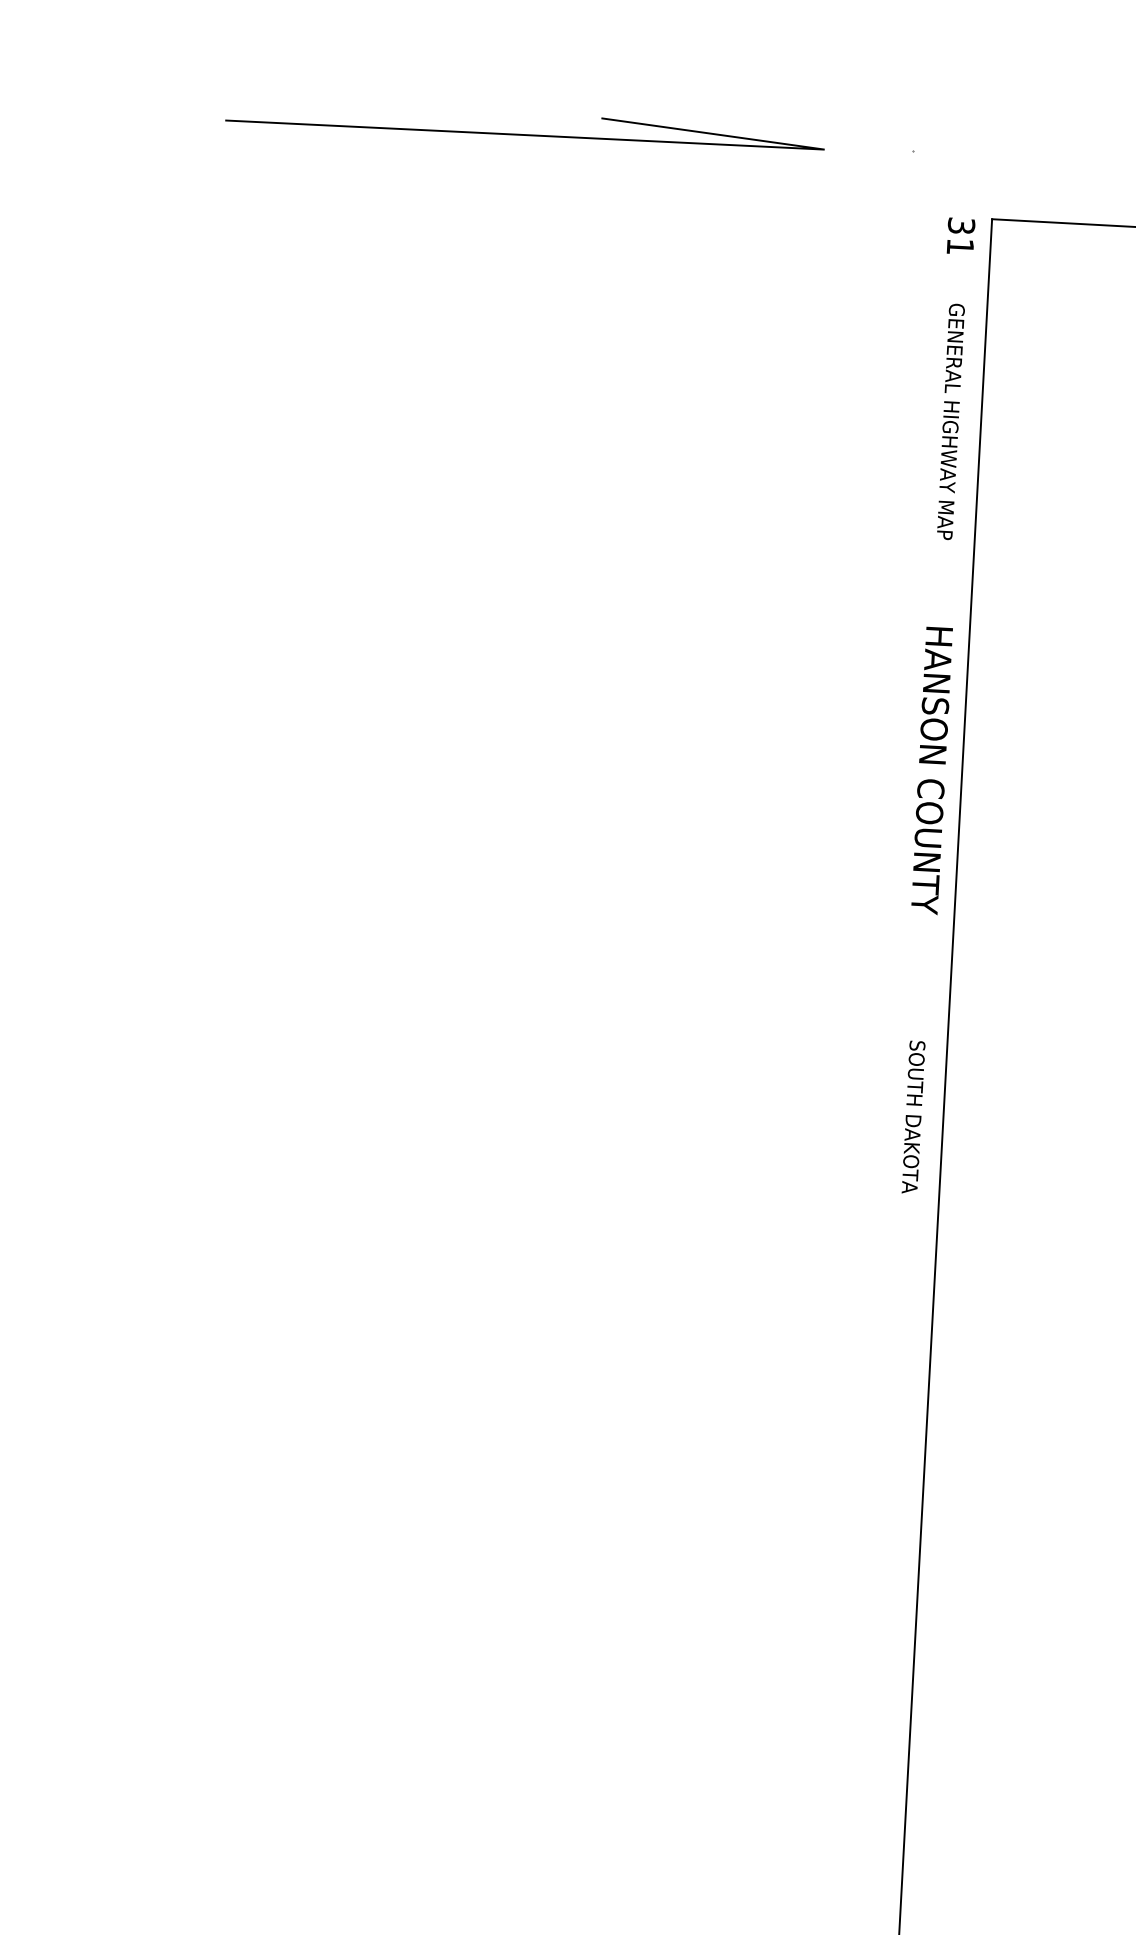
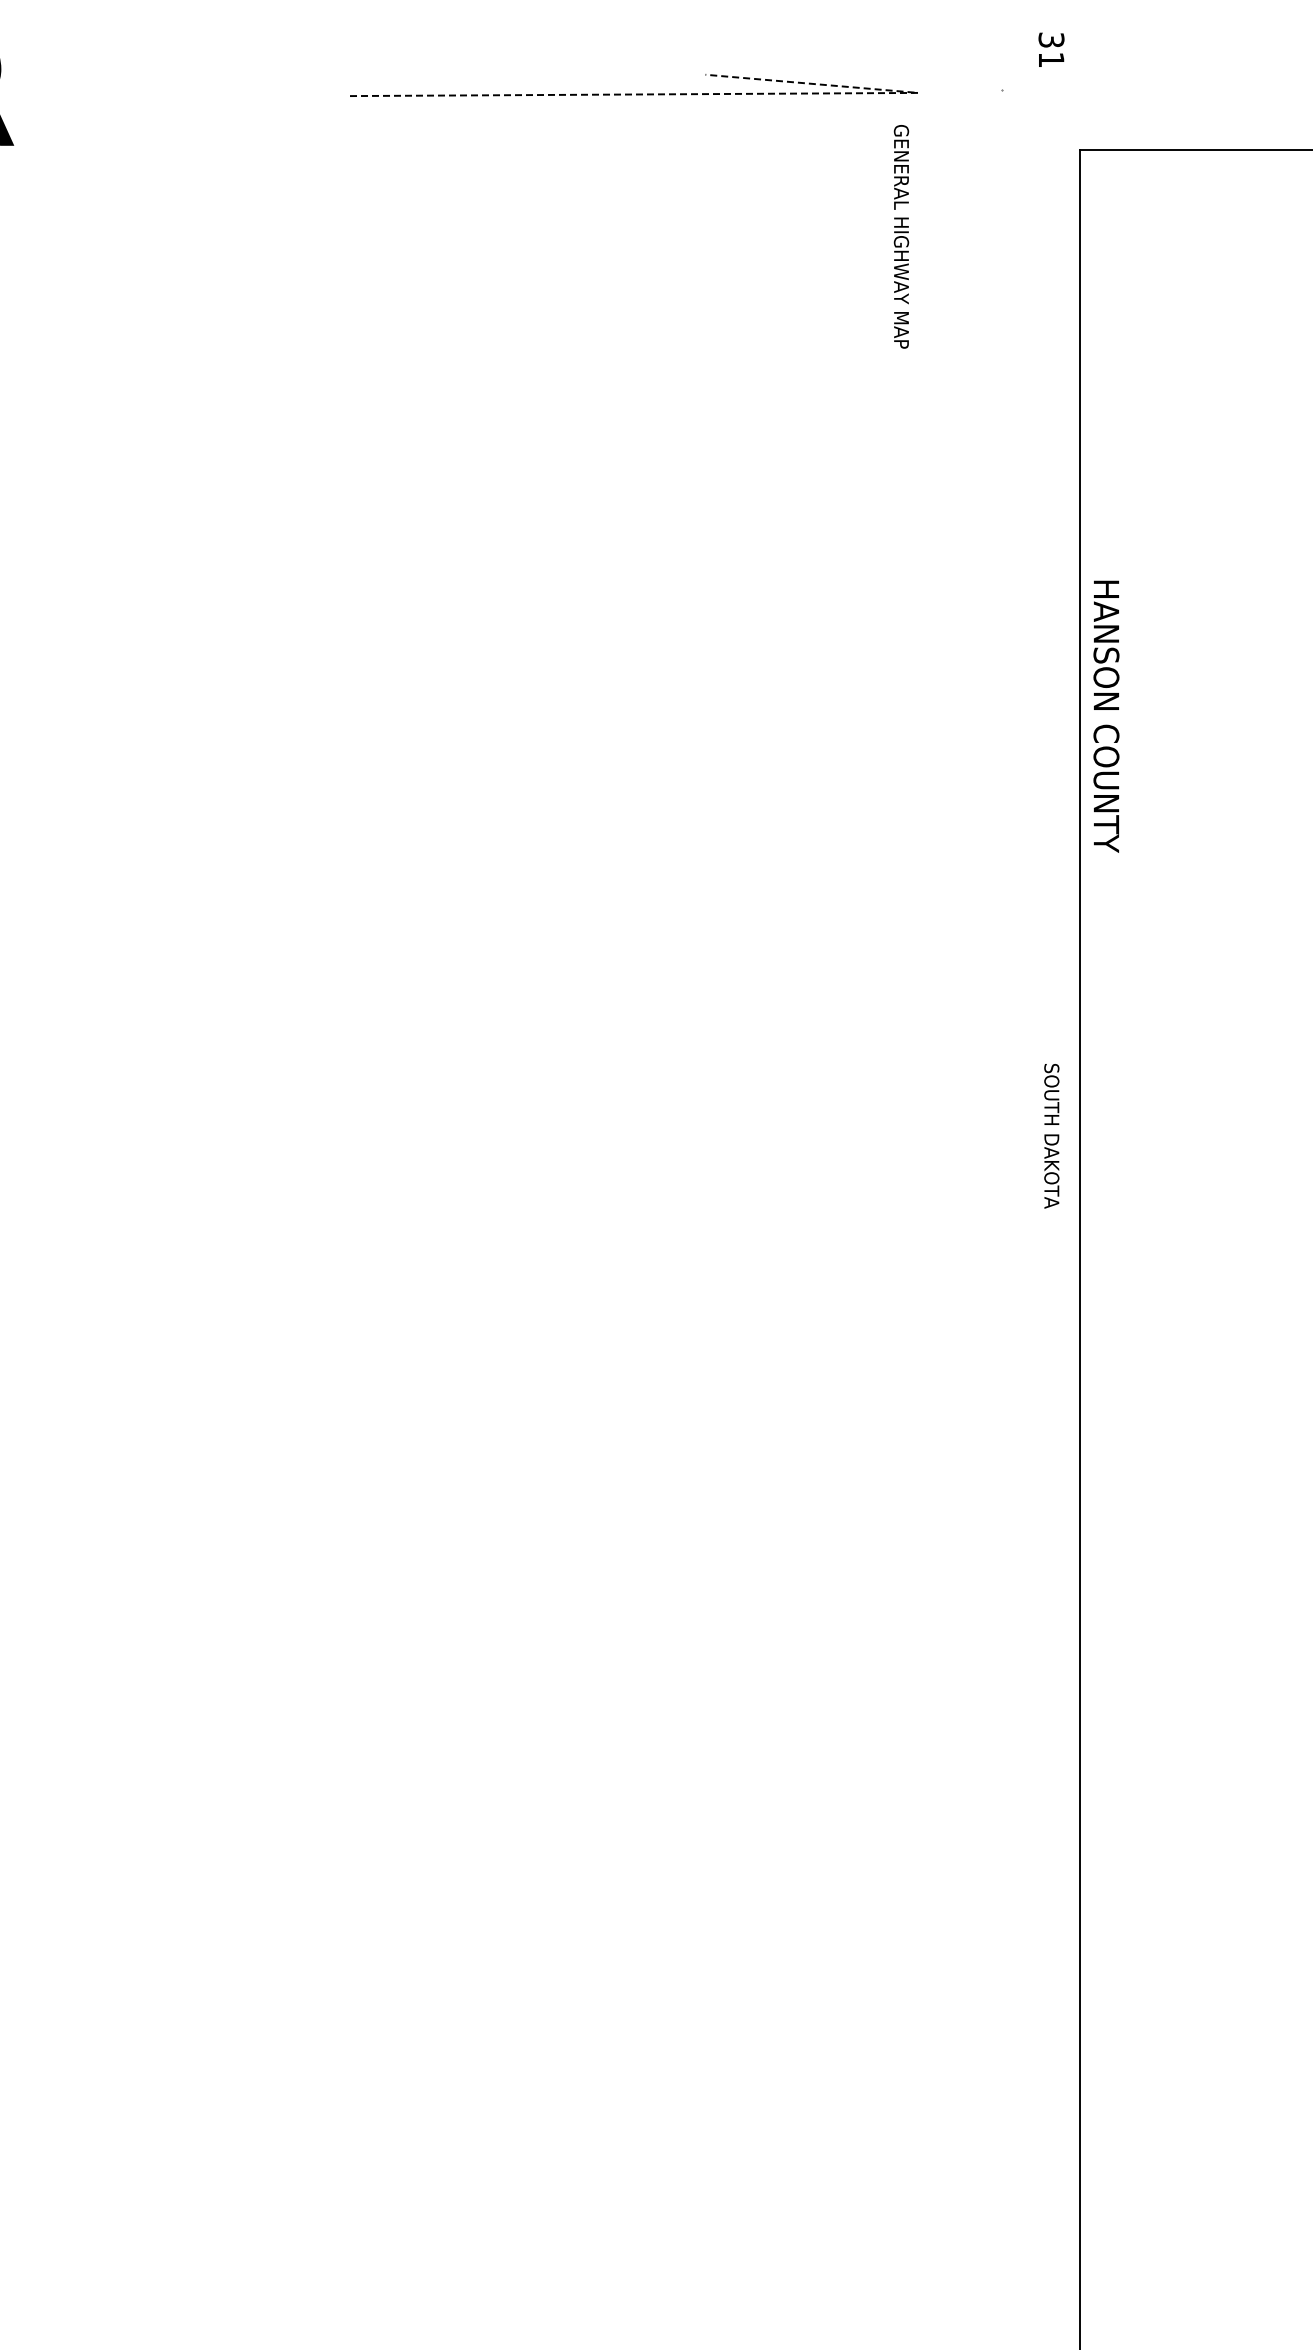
line: (638, 140) -> (741, 93), solid -> dashed
text: (960, 235) -> (1051, 49), moved
text: (950, 421) -> (901, 236), moved
text: (932, 770) -> (1106, 716), moved
text: (913, 1117) -> (1051, 1136), moved

